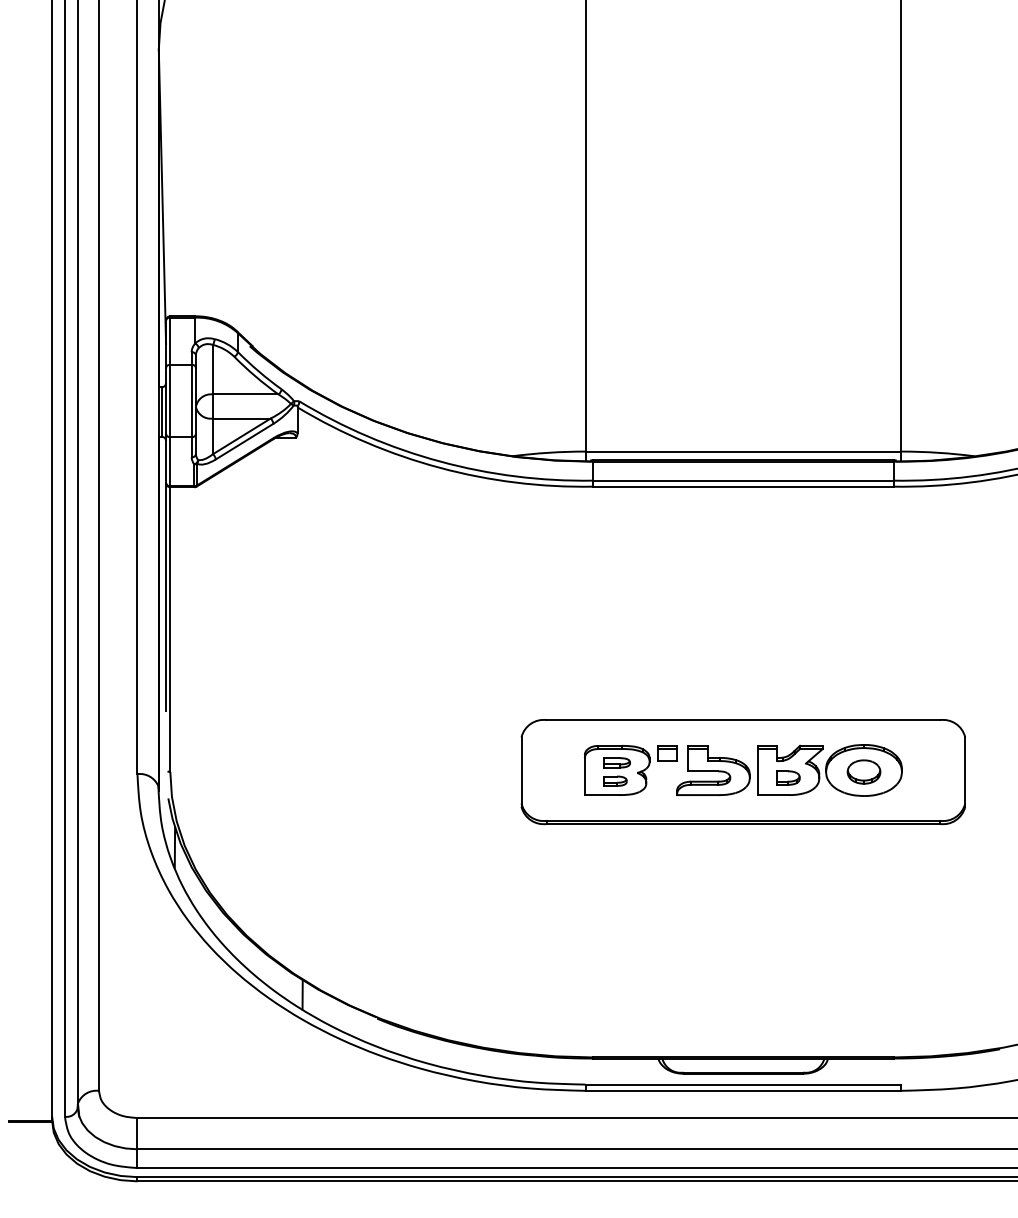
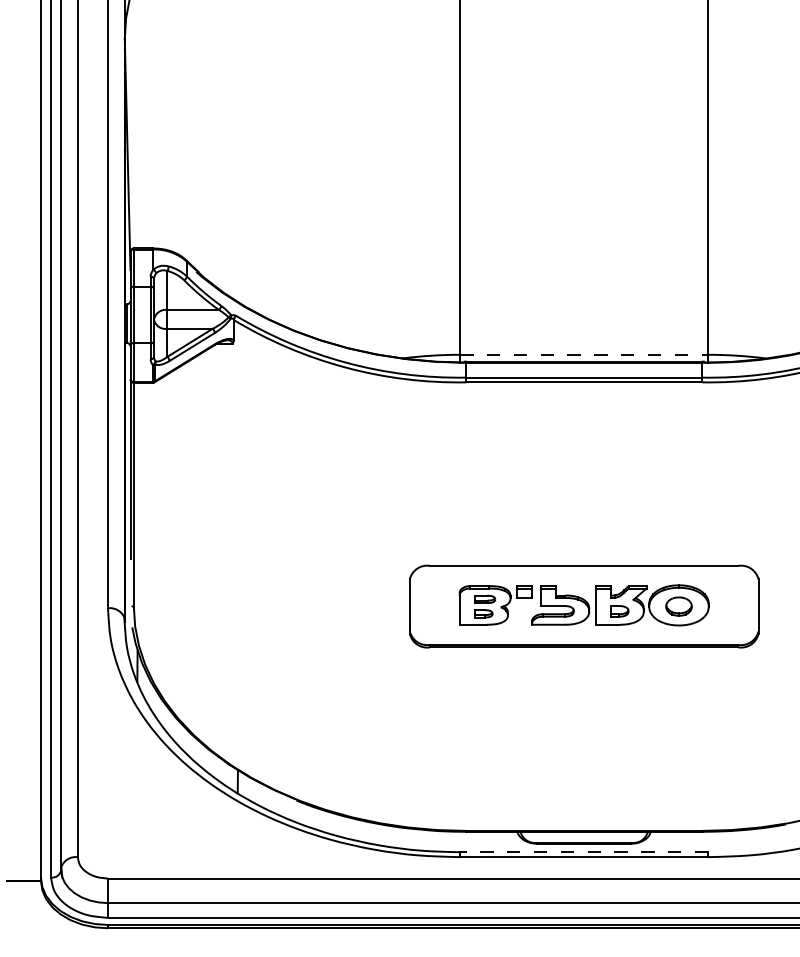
line: (743, 451) -> (584, 354), solid -> dashed
line: (742, 1084) -> (583, 852), solid -> dashed

